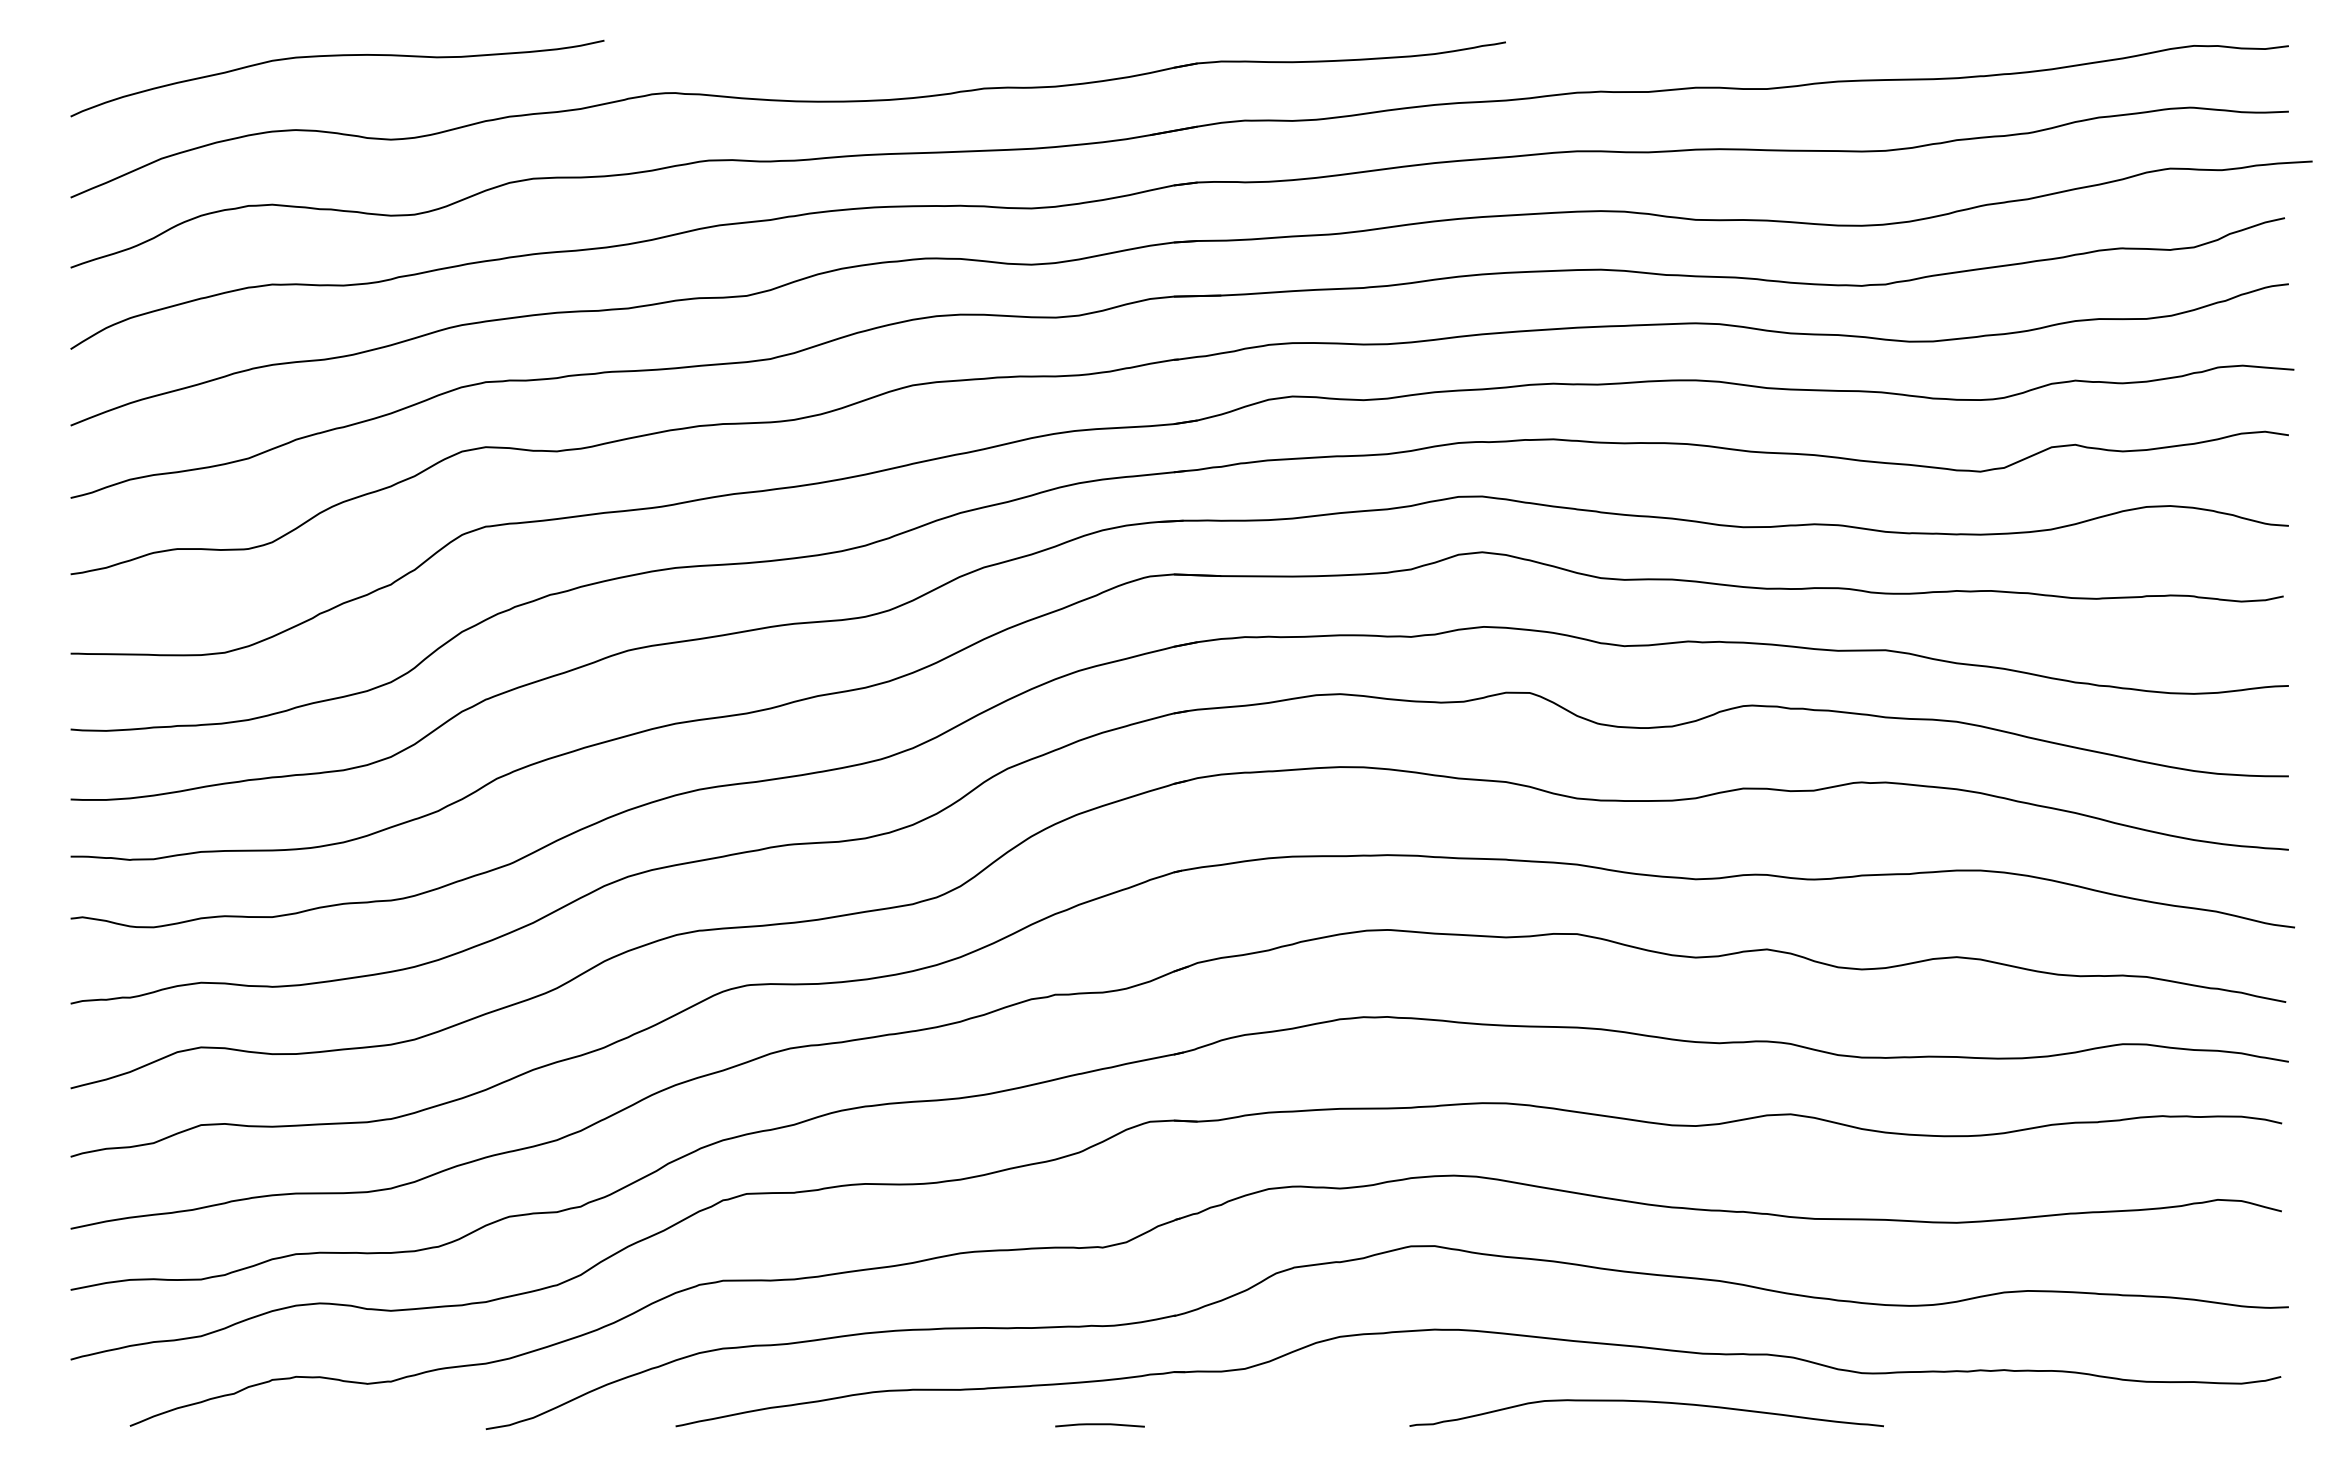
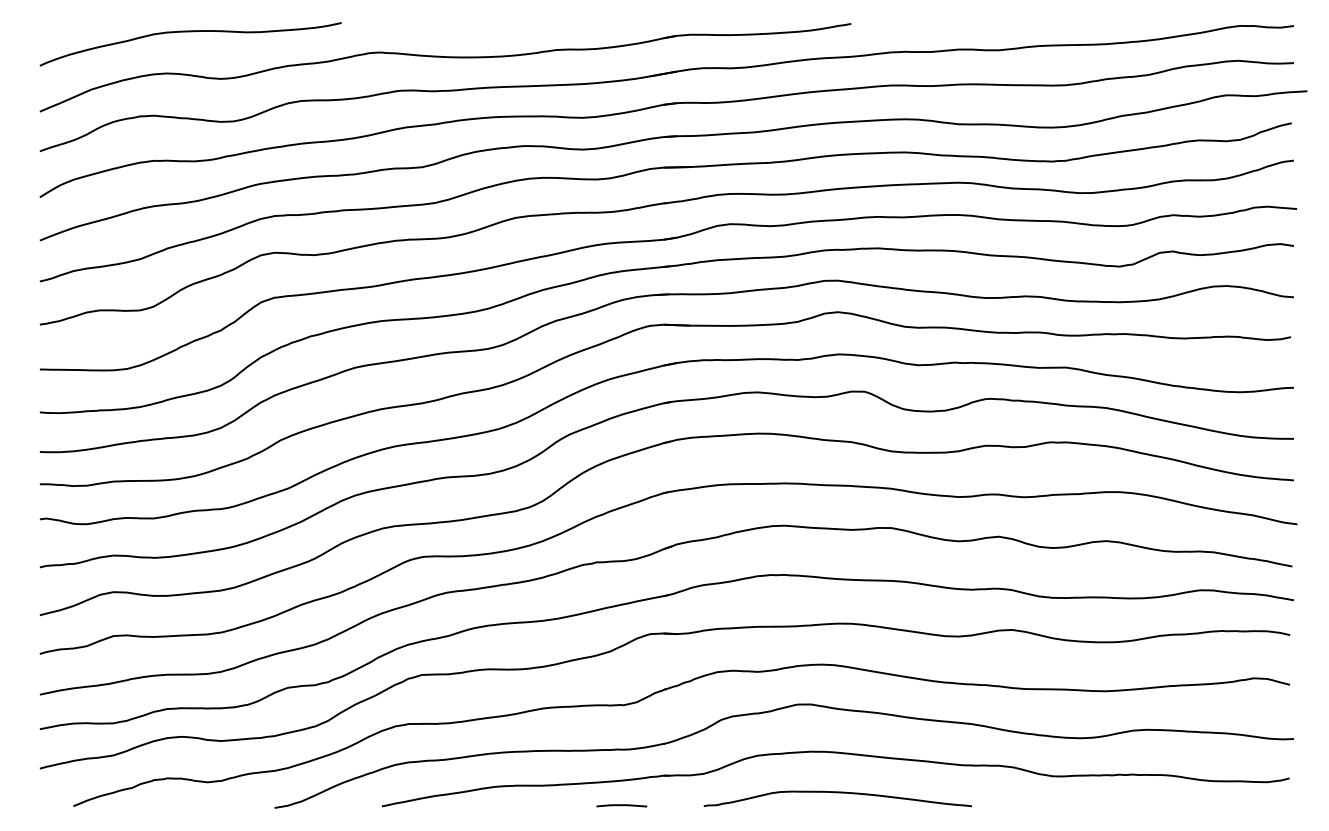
curve: (1646, 1403) -> (837, 793), moved

